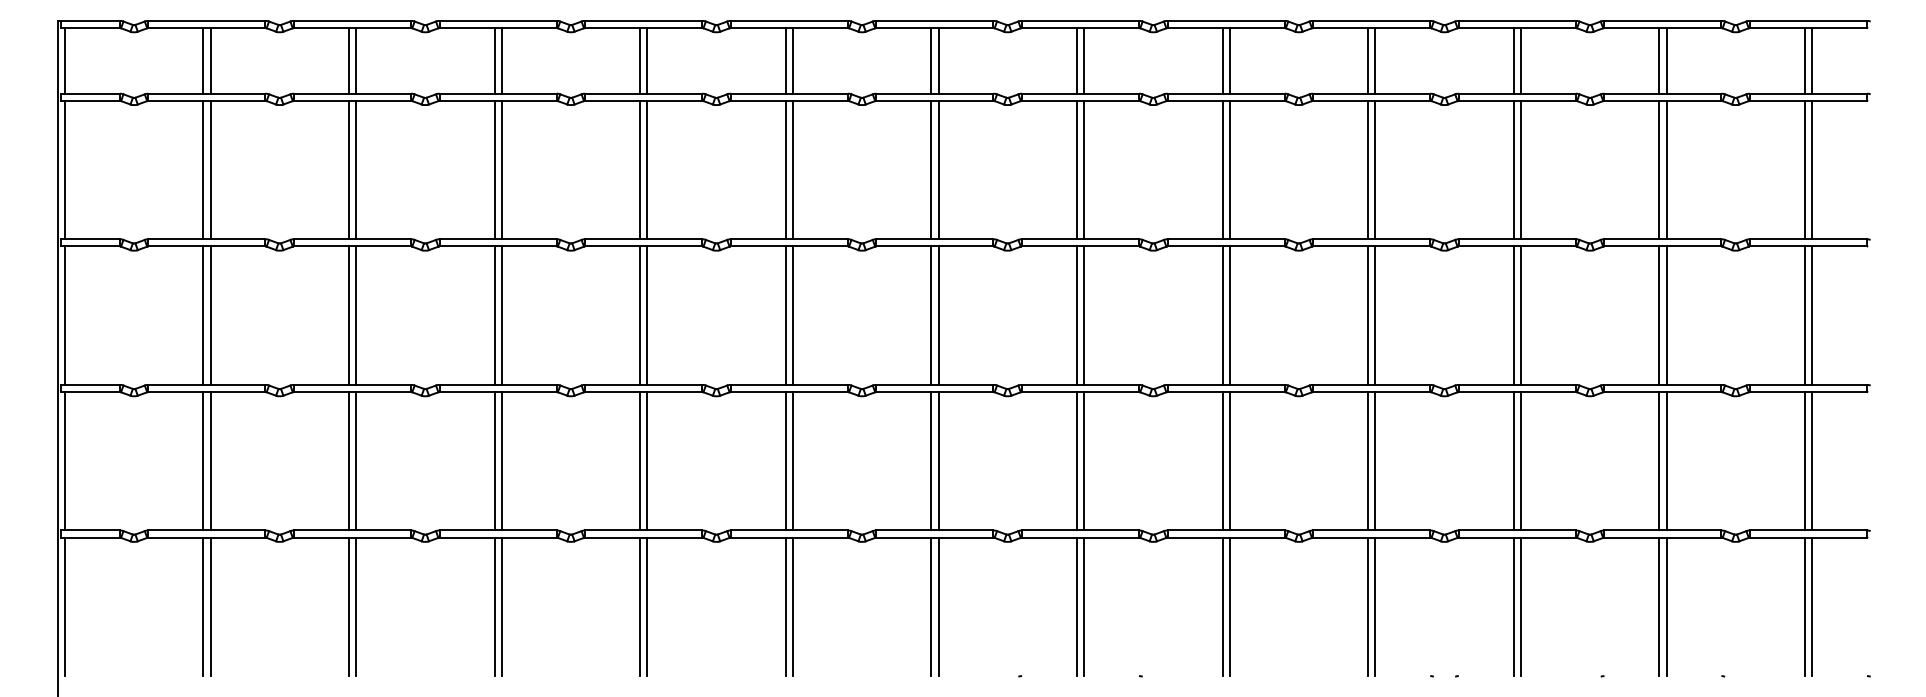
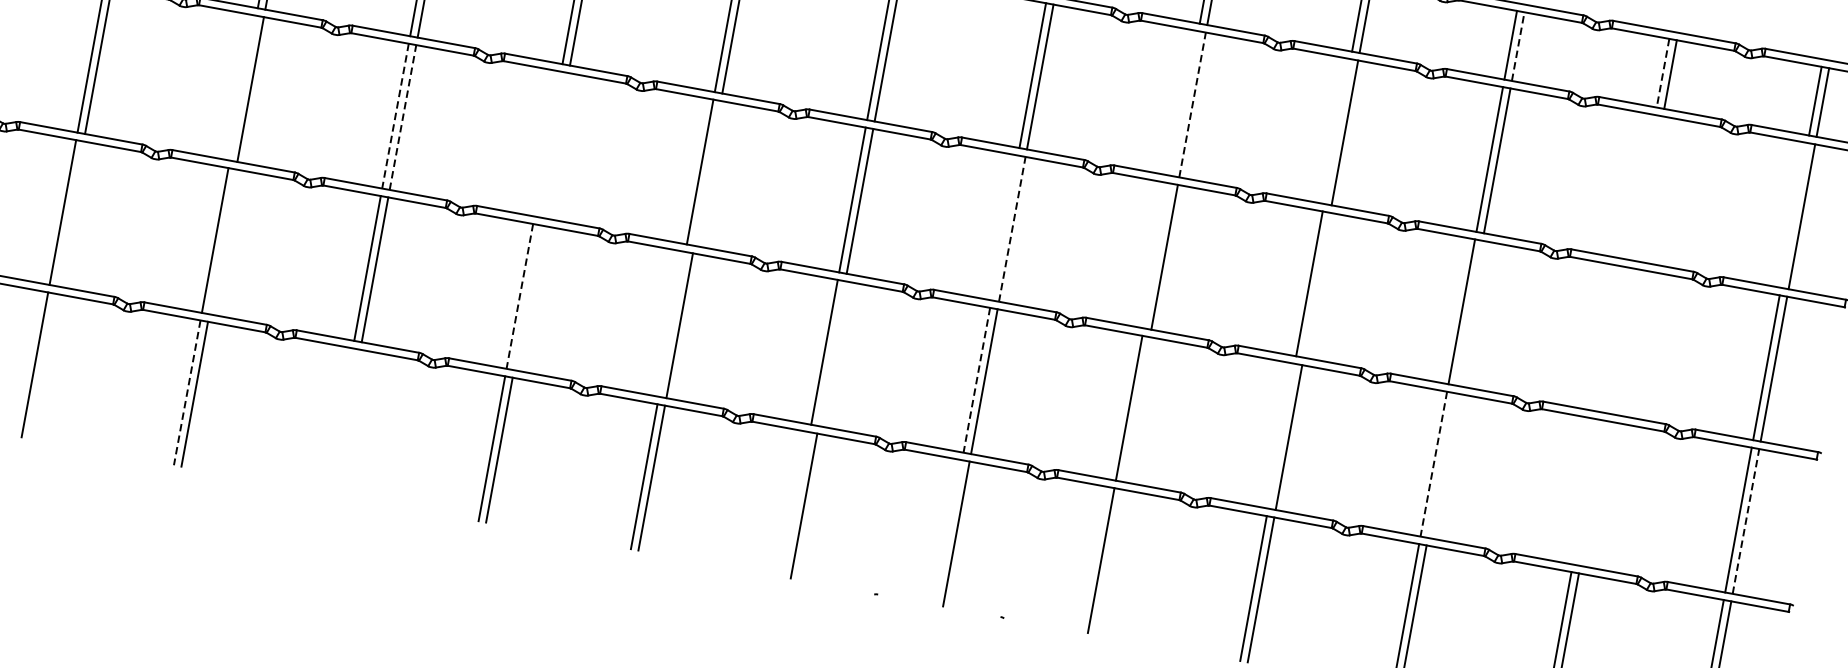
line: (1520, 60) -> (1517, 46), solid -> dashed
line: (1659, 60) -> (1663, 72), solid -> dashed
line: (1222, 169) -> (1185, 102), removed
line: (1229, 169) -> (1192, 104), solid -> dashed
line: (1368, 169) -> (1337, 131), removed
line: (1659, 169) -> (1642, 186), removed
line: (1666, 169) -> (1649, 188), removed
line: (1804, 169) -> (1794, 214), removed
line: (348, 315) -> (242, 87), removed
line: (501, 315) -> (402, 117), solid -> dashed
line: (640, 315) -> (548, 143), removed
line: (647, 315) -> (555, 145), removed
line: (792, 315) -> (707, 173), removed
line: (1076, 315) -> (1004, 227), removed
line: (1084, 315) -> (1012, 229), solid -> dashed
line: (1222, 315) -> (1157, 255), removed
line: (1375, 315) -> (1317, 285), removed
line: (1520, 315) -> (1468, 312), removed
line: (1659, 315) -> (1614, 339), removed
line: (1666, 315) -> (1621, 340), removed
line: (494, 316) -> (395, 116), solid -> dashed
line: (1812, 460) -> (1746, 520), solid -> dashed
line: (210, 461) -> (70, 214), removed
line: (356, 461) -> (223, 242), removed
line: (640, 461) -> (520, 296), solid -> dashed
line: (647, 461) -> (527, 298), removed
line: (785, 461) -> (671, 324), removed
line: (938, 461) -> (831, 353), removed
line: (1076, 461) -> (976, 380), solid -> dashed
line: (1229, 461) -> (1136, 409), removed
line: (1368, 461) -> (1281, 436), removed
line: (1513, 461) -> (1433, 464), solid -> dashed
line: (1520, 461) -> (1440, 465), removed
line: (1659, 461) -> (1586, 492), removed
line: (1666, 461) -> (1593, 493), removed
line: (210, 606) -> (42, 365), removed
line: (494, 606) -> (339, 420), removed
line: (501, 606) -> (346, 421), removed
line: (931, 606) -> (796, 504), removed
line: (1076, 606) -> (948, 532), removed
line: (1229, 606) -> (1108, 561), removed
line: (348, 607) -> (186, 393), solid -> dashed

